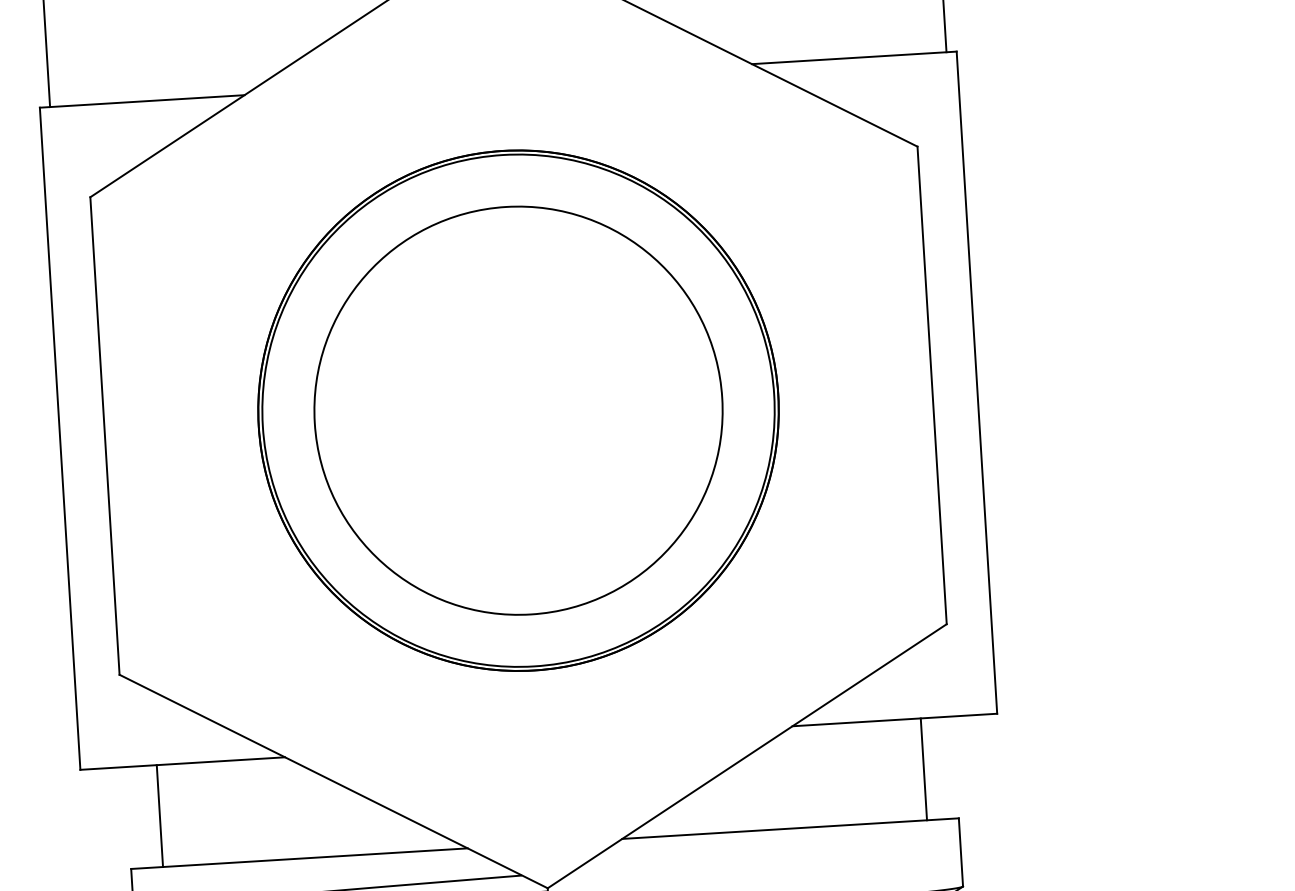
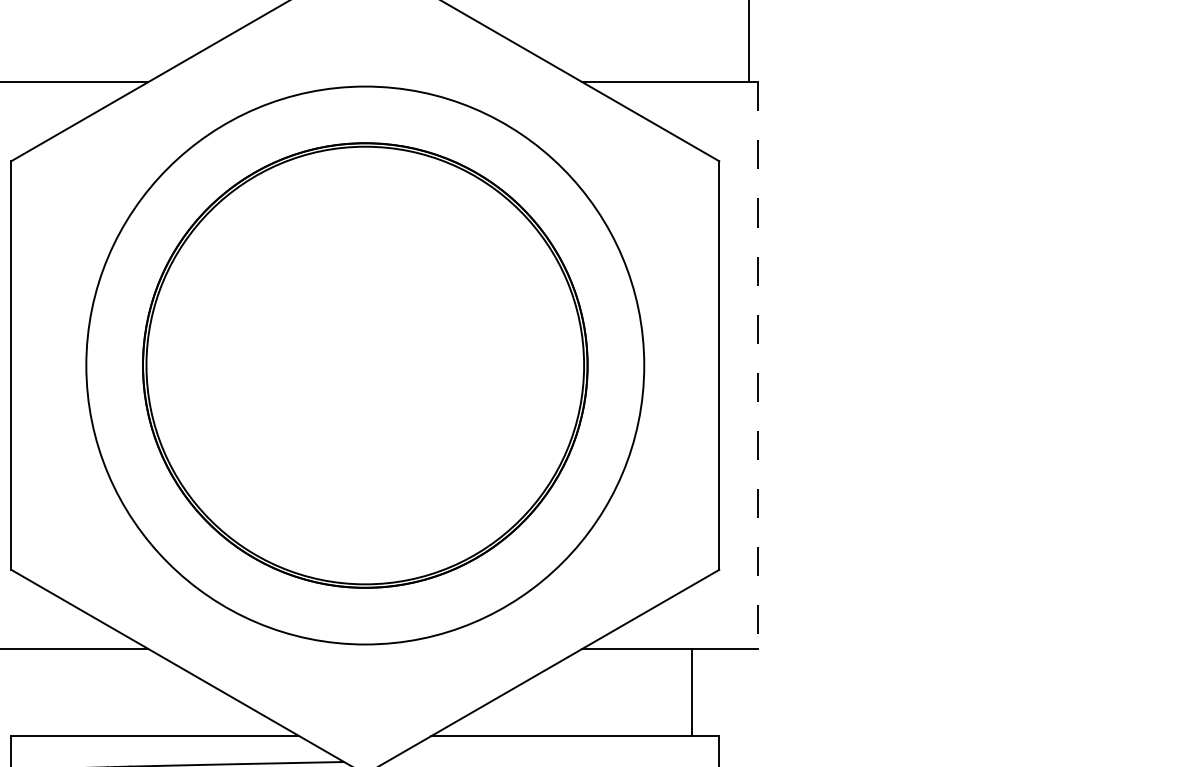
line: (976, 383) -> (757, 366), solid -> dashed
circle: (517, 410) -> (364, 365), size x1.6
line: (160, 816) -> (38, 692), removed

